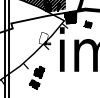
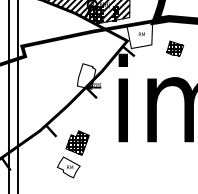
hatch: (70, 17) -> (139, 34), removed
hatch: (34, 84) -> (68, 167), removed

